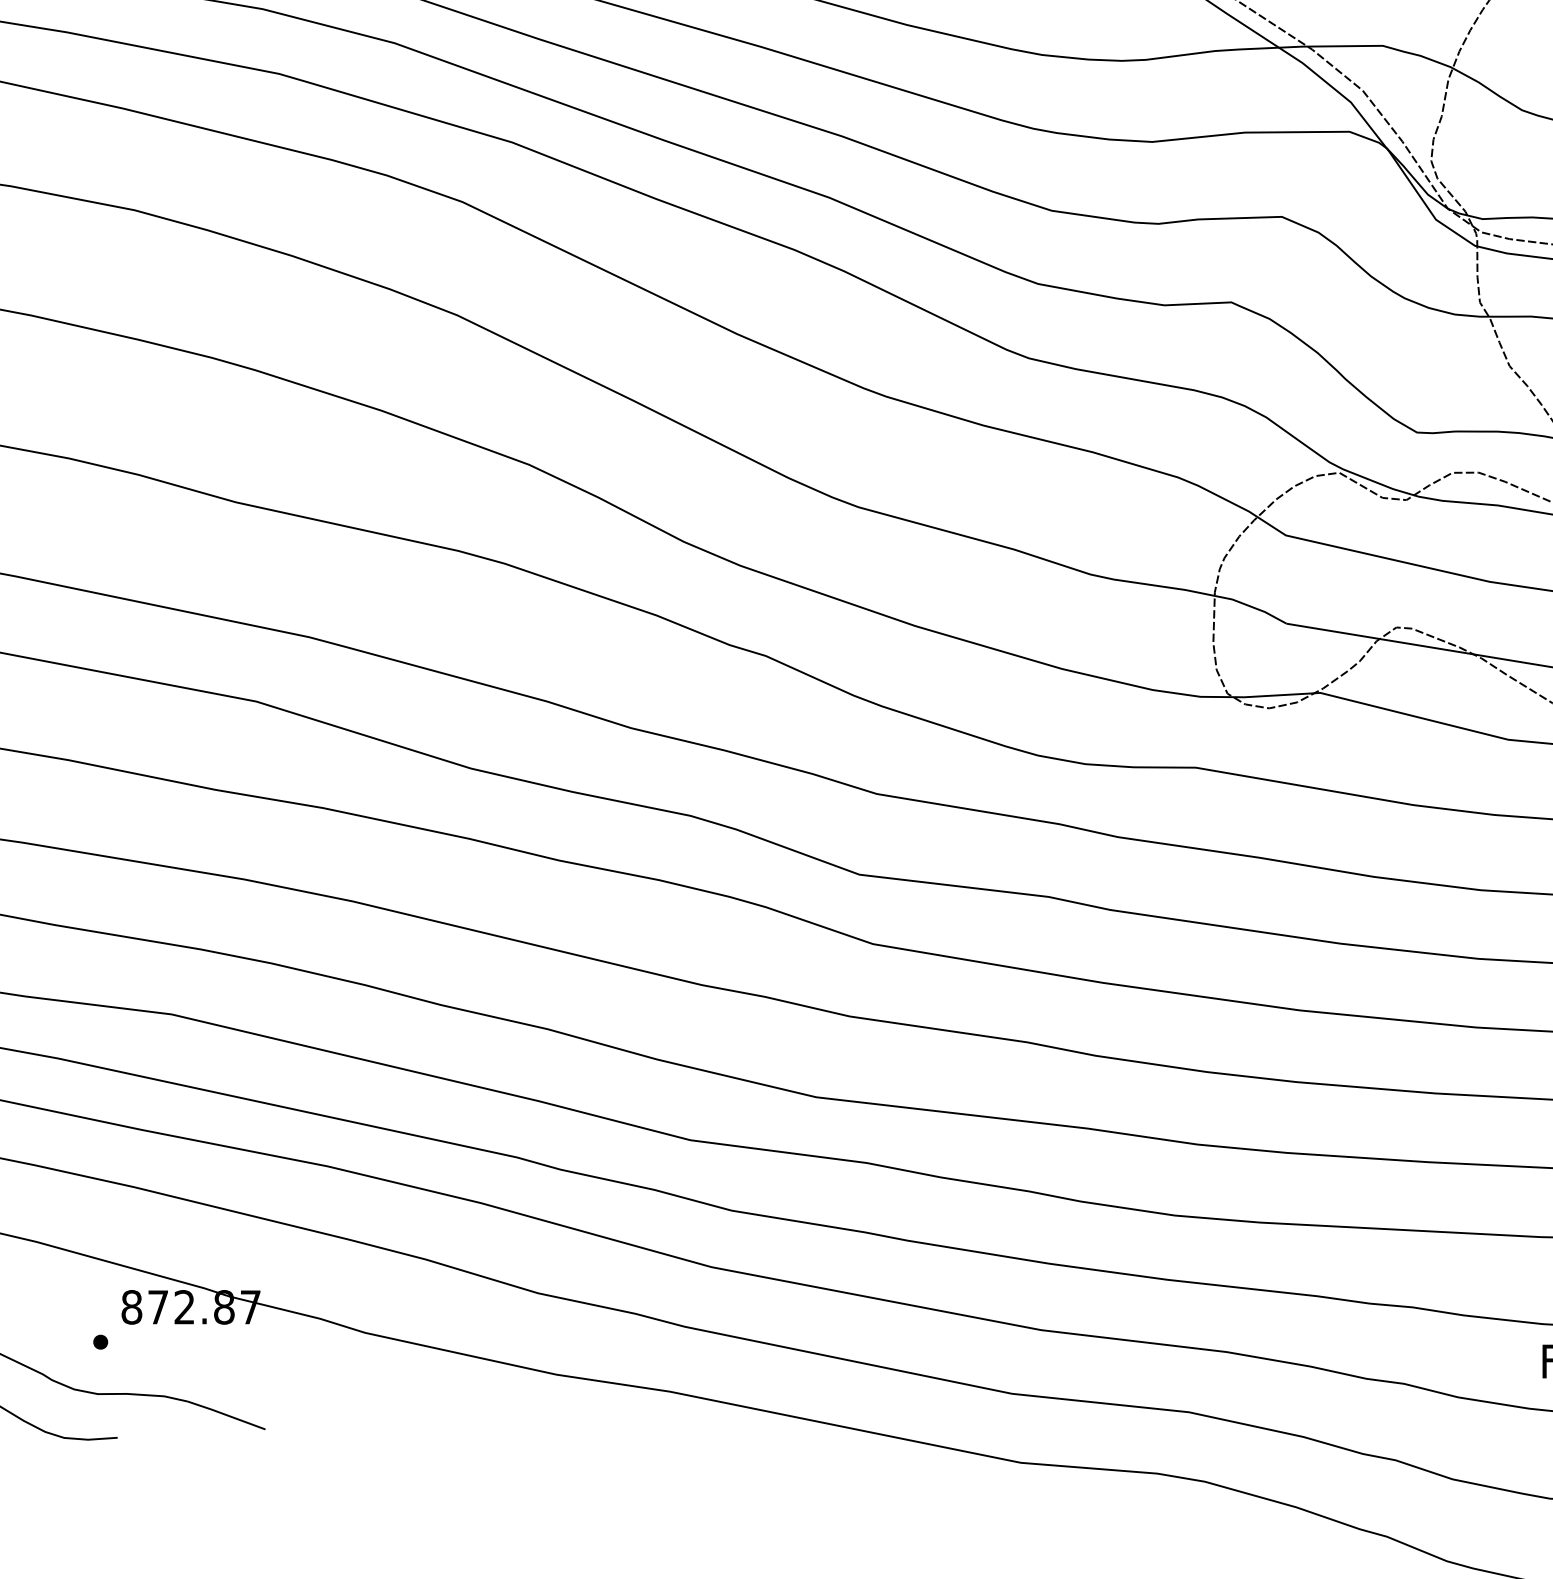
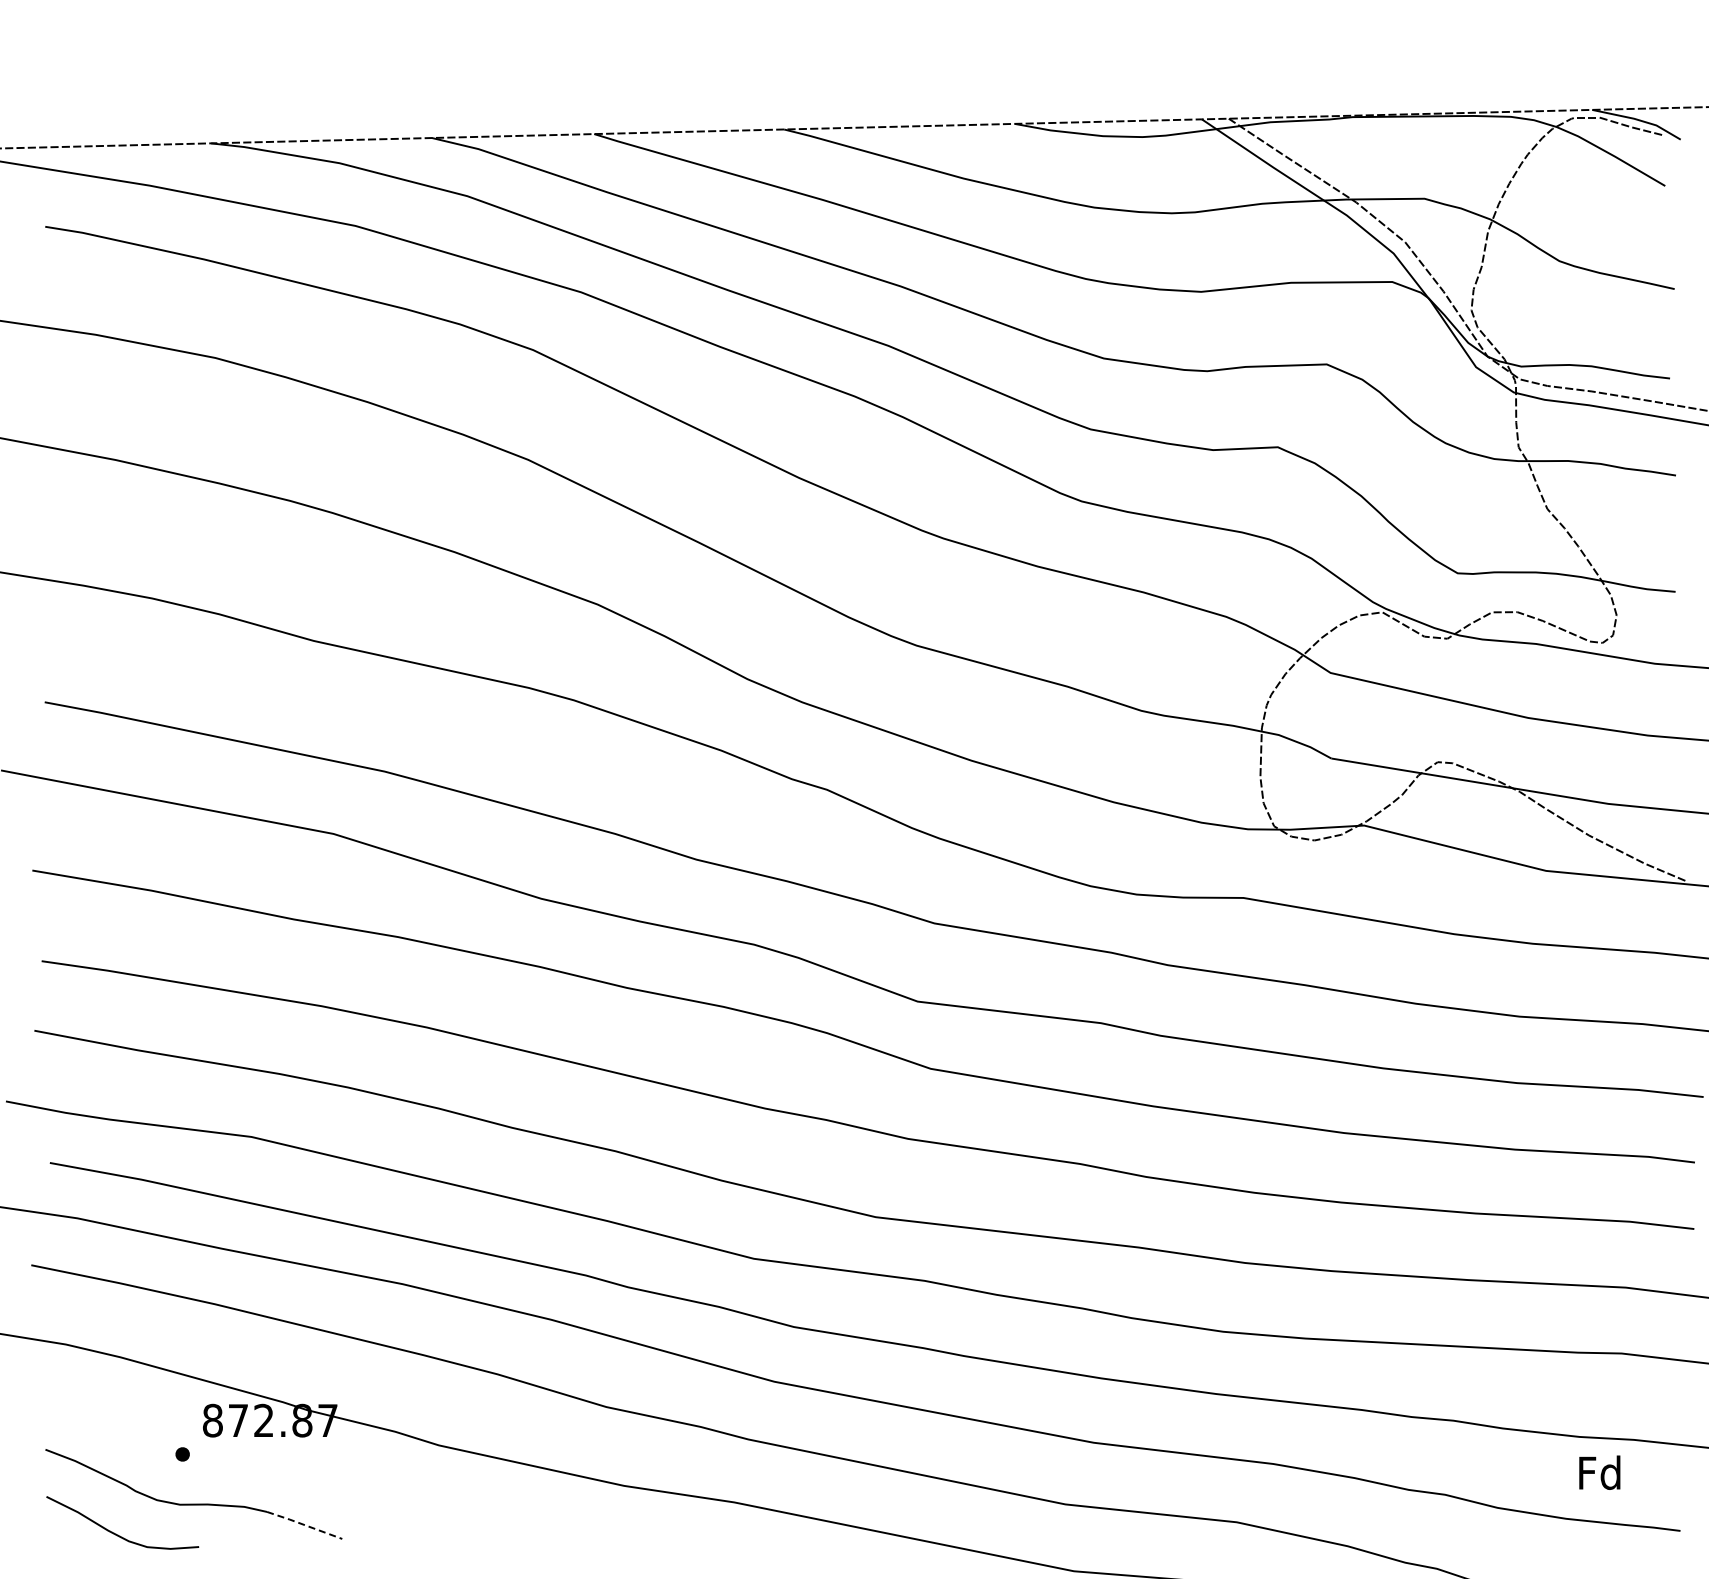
line: (225, 1414) -> (303, 1524), solid -> dashed

